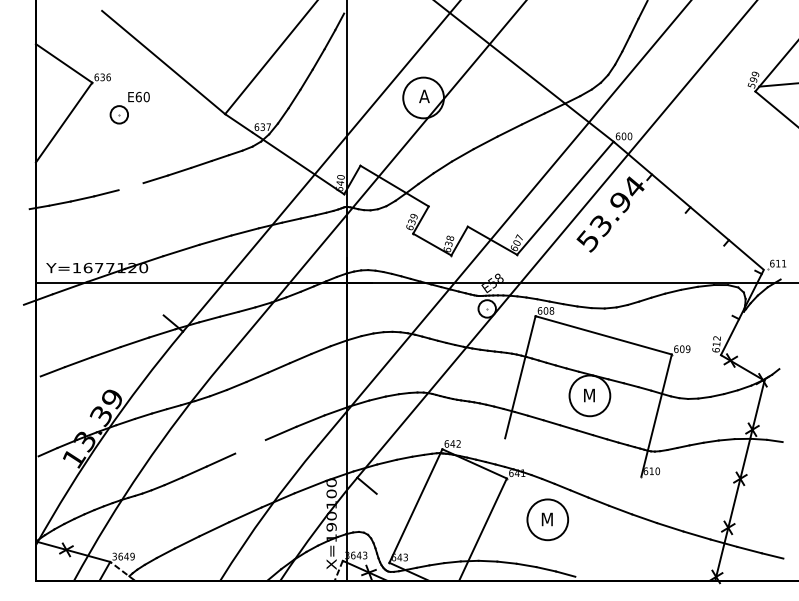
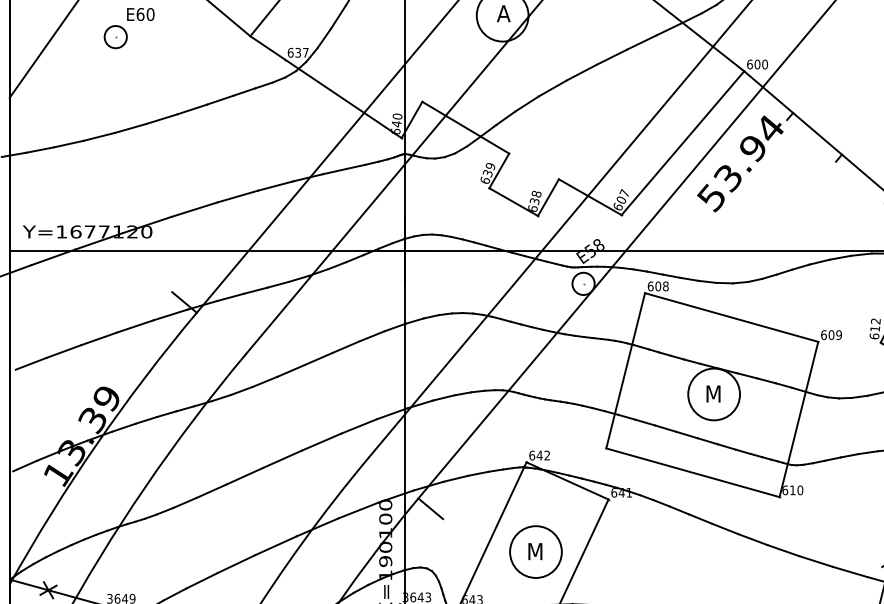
line: (130, 186) -> (129, 128), added
line: (250, 446) -> (282, 458), added
line: (573, 457) -> (693, 472), added
part: (547, 519) -> (535, 551), moved

